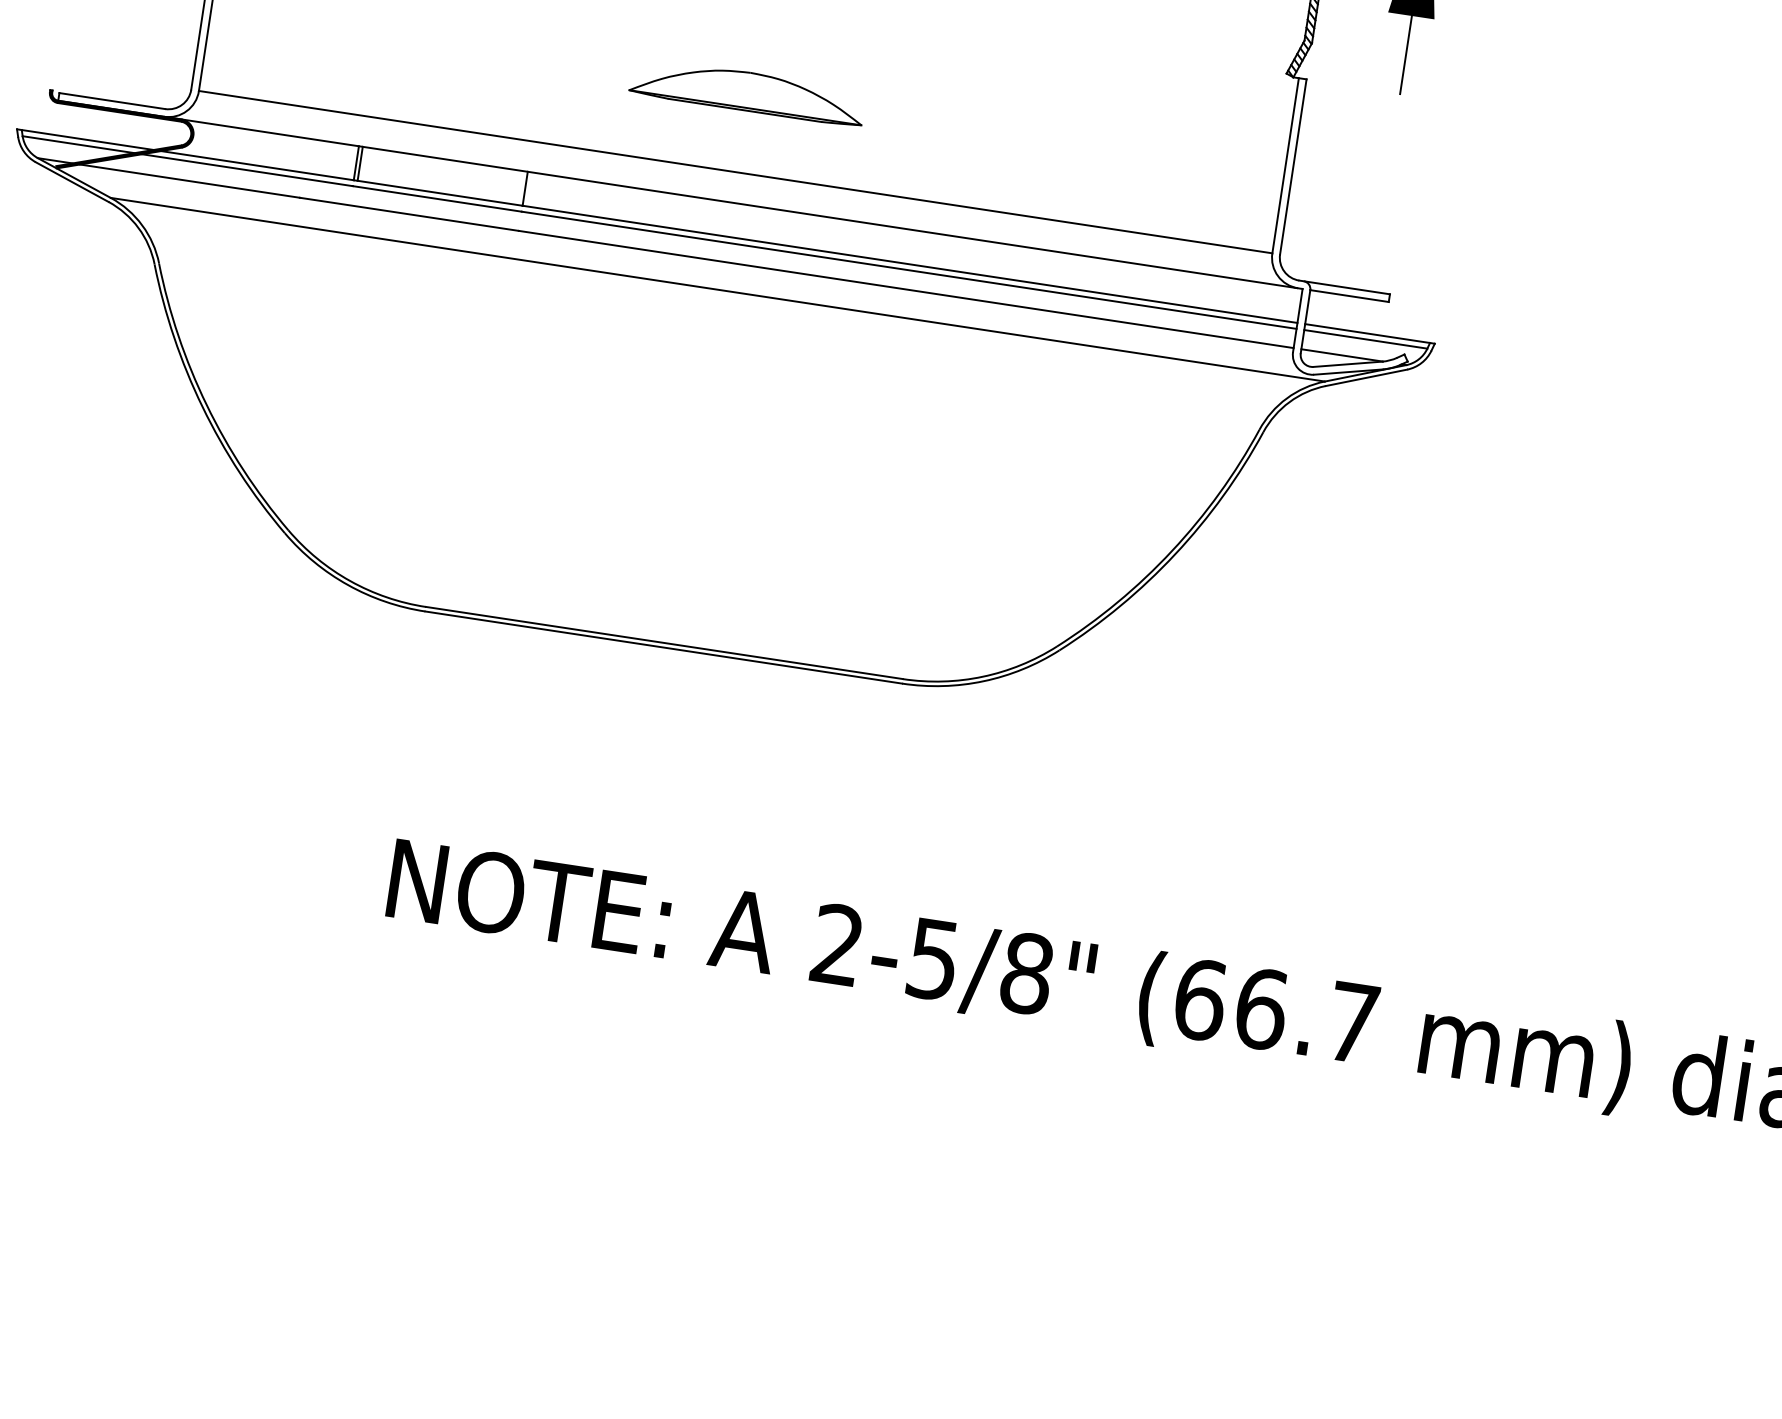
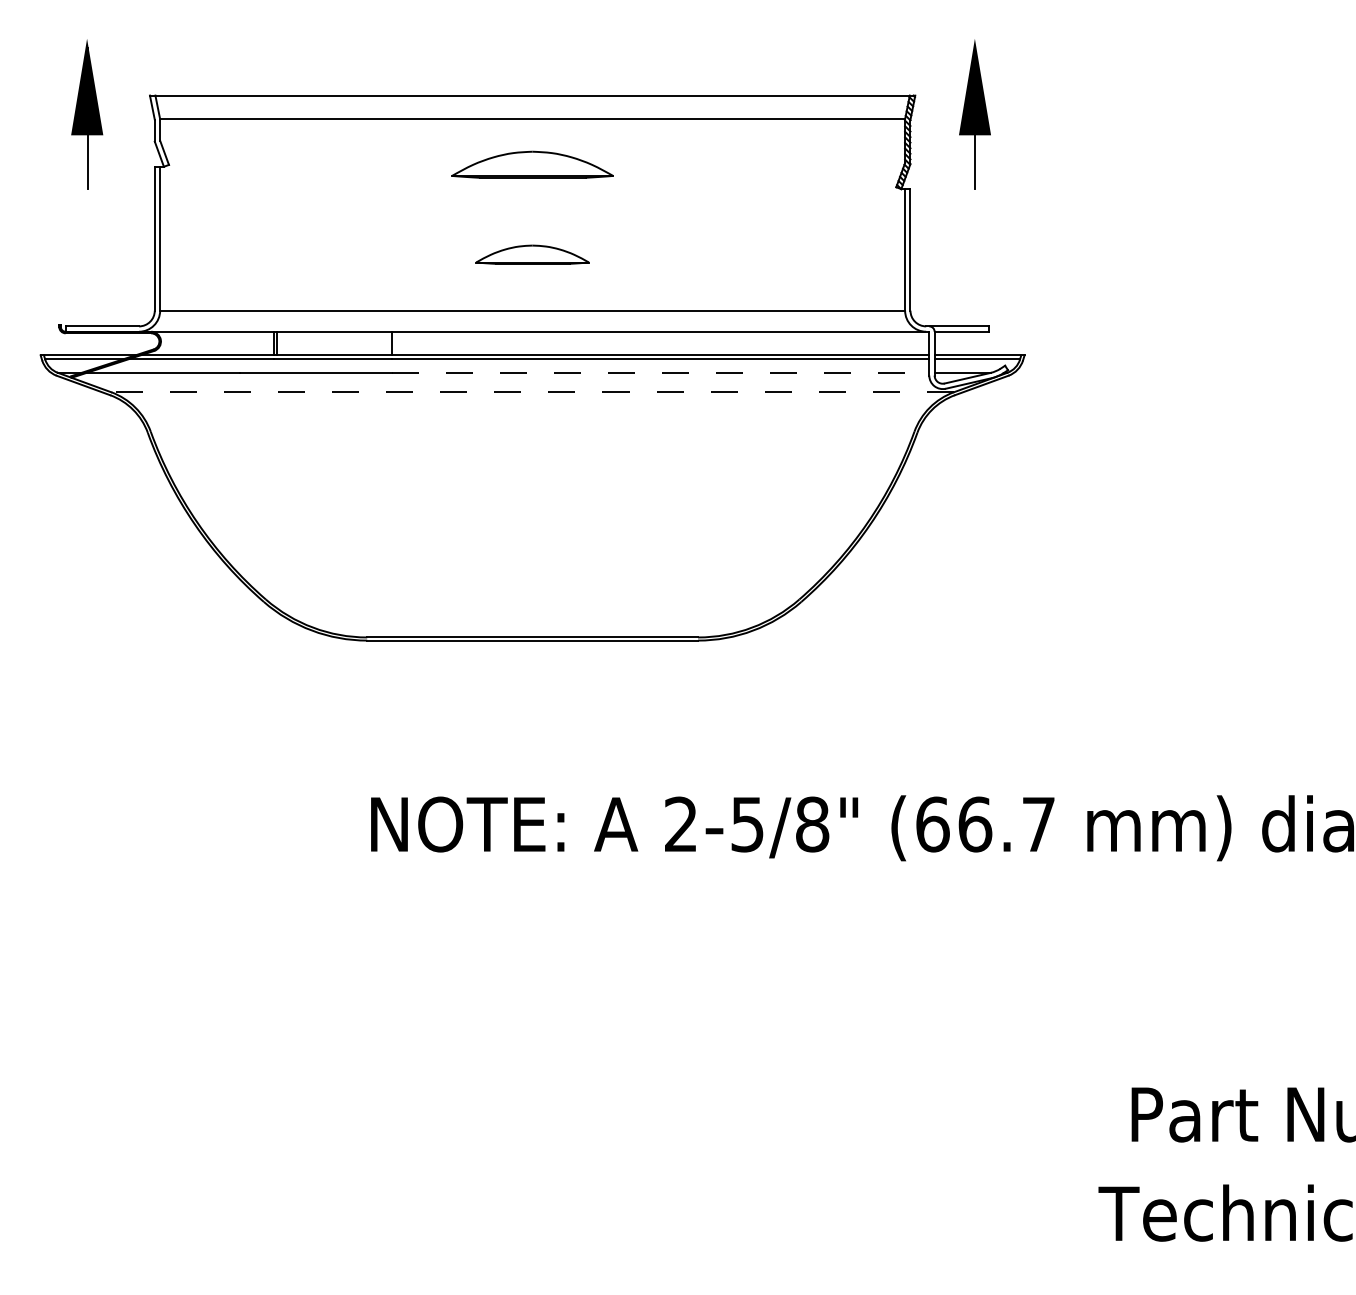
part: (747, 91) -> (532, 254), size x0.7
line: (906, 289) -> (660, 372), solid -> dashed
line: (717, 290) -> (532, 392), solid -> dashed

